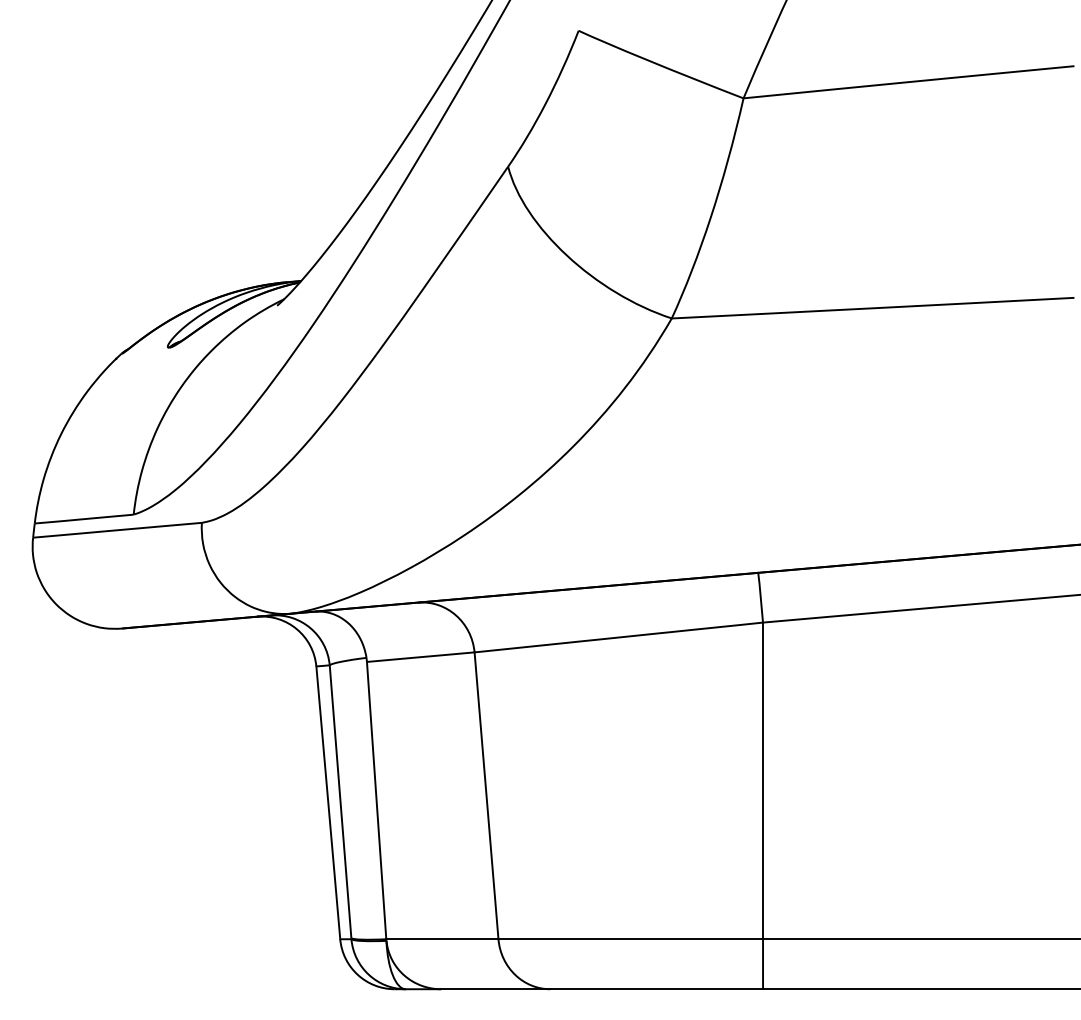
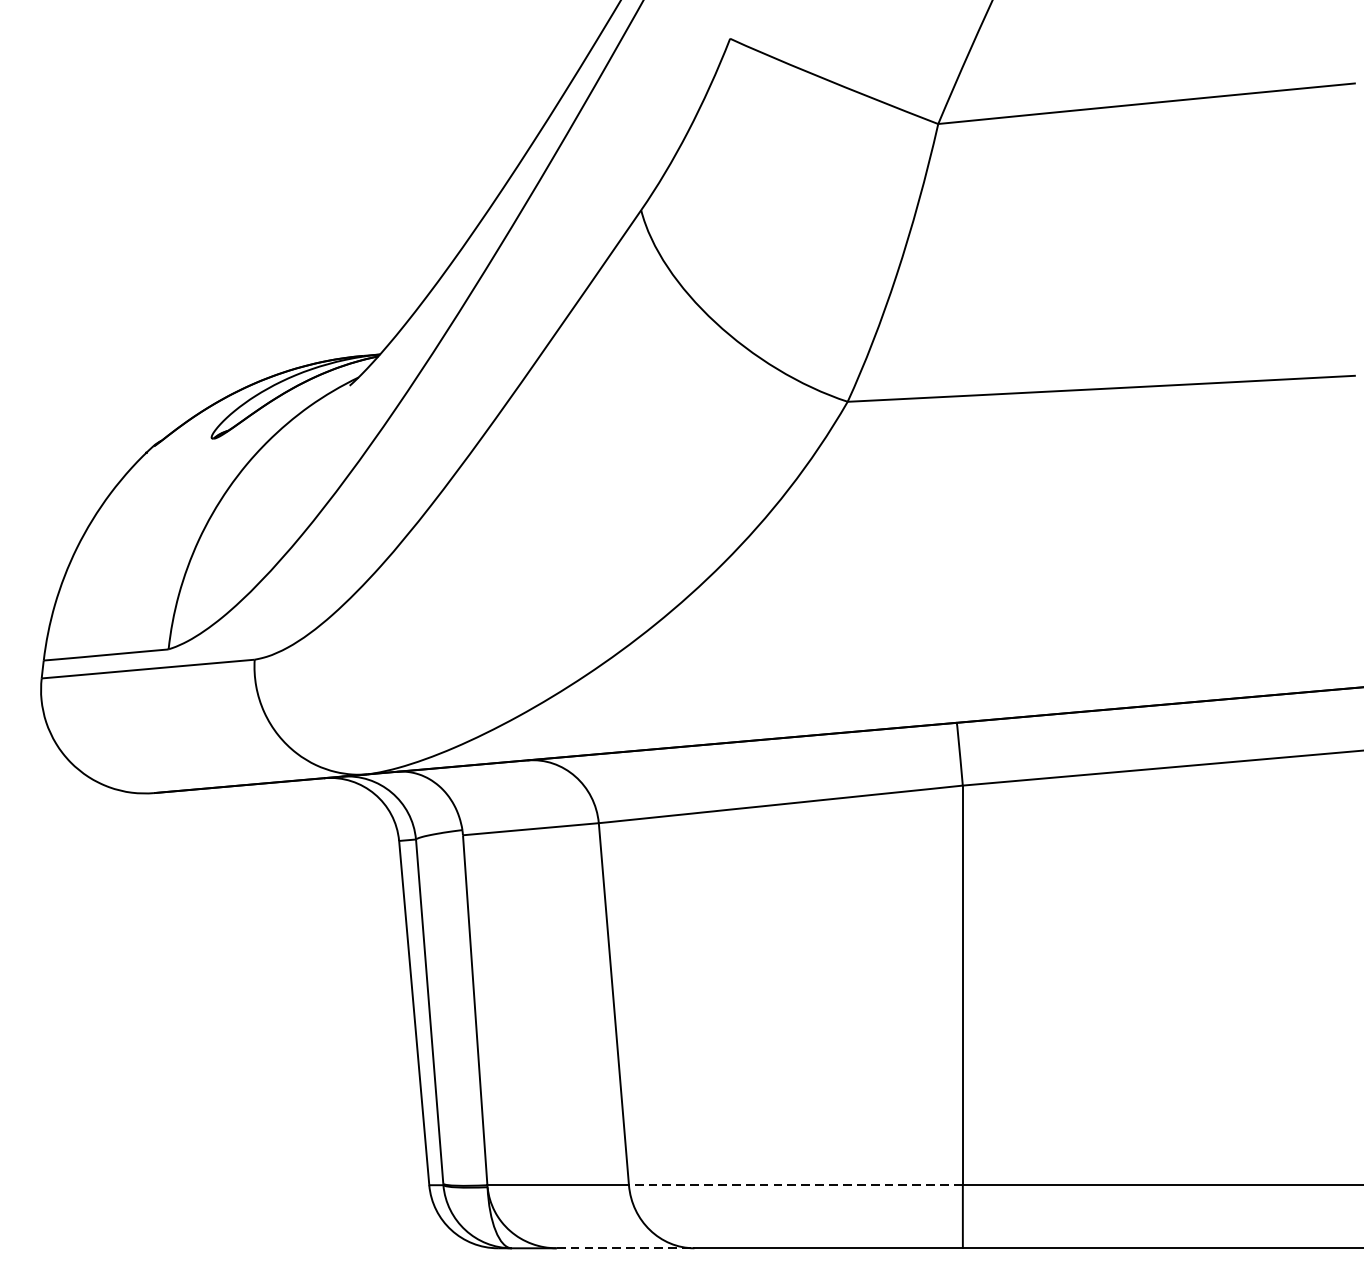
line: (630, 939) -> (795, 1185), solid -> dashed
line: (495, 989) -> (625, 1248), solid -> dashed

